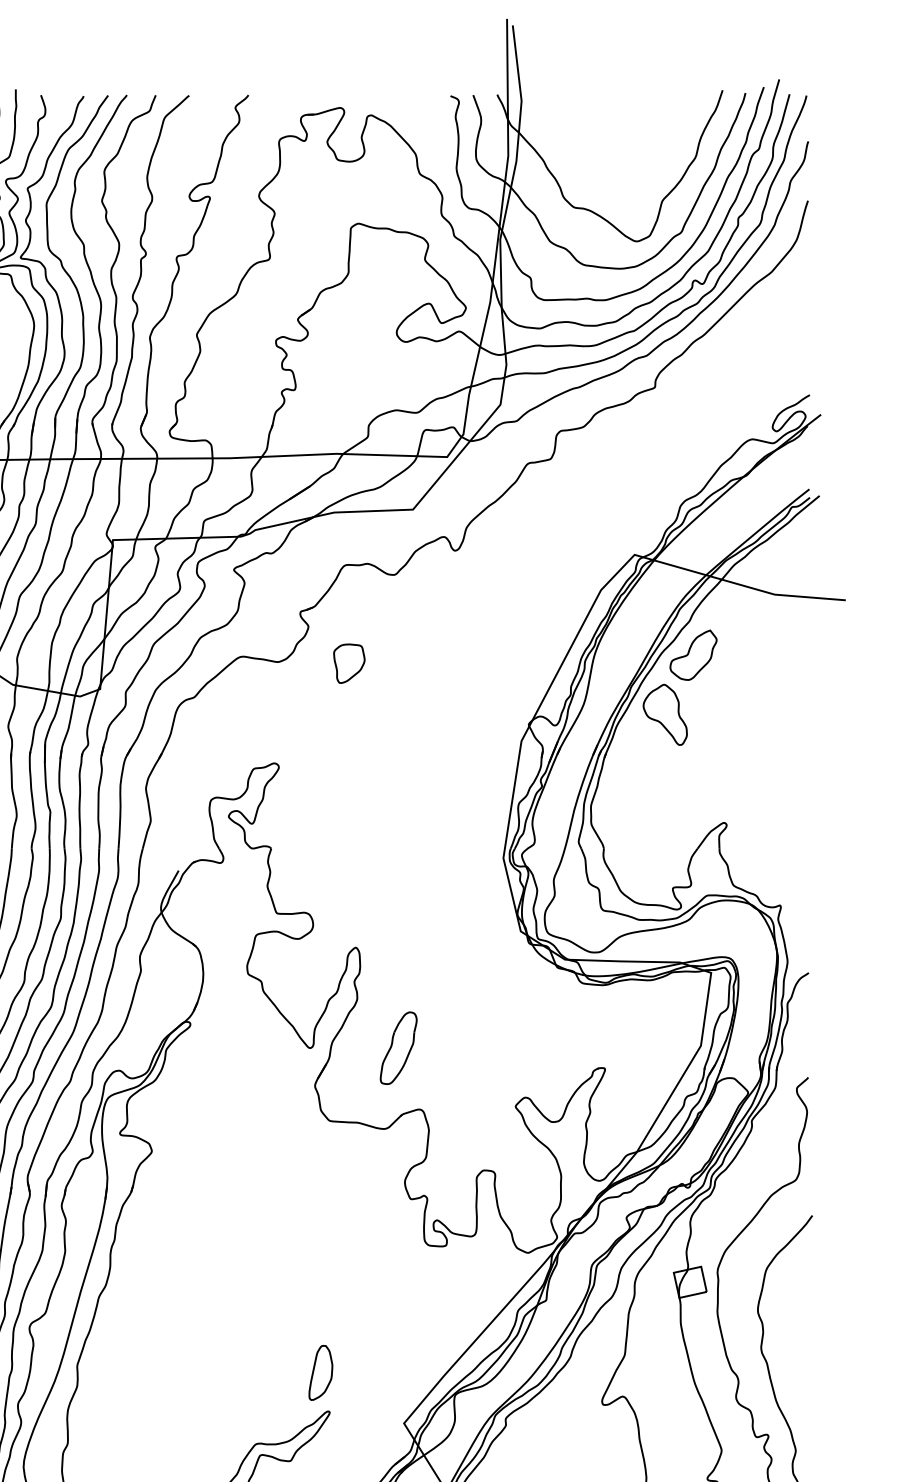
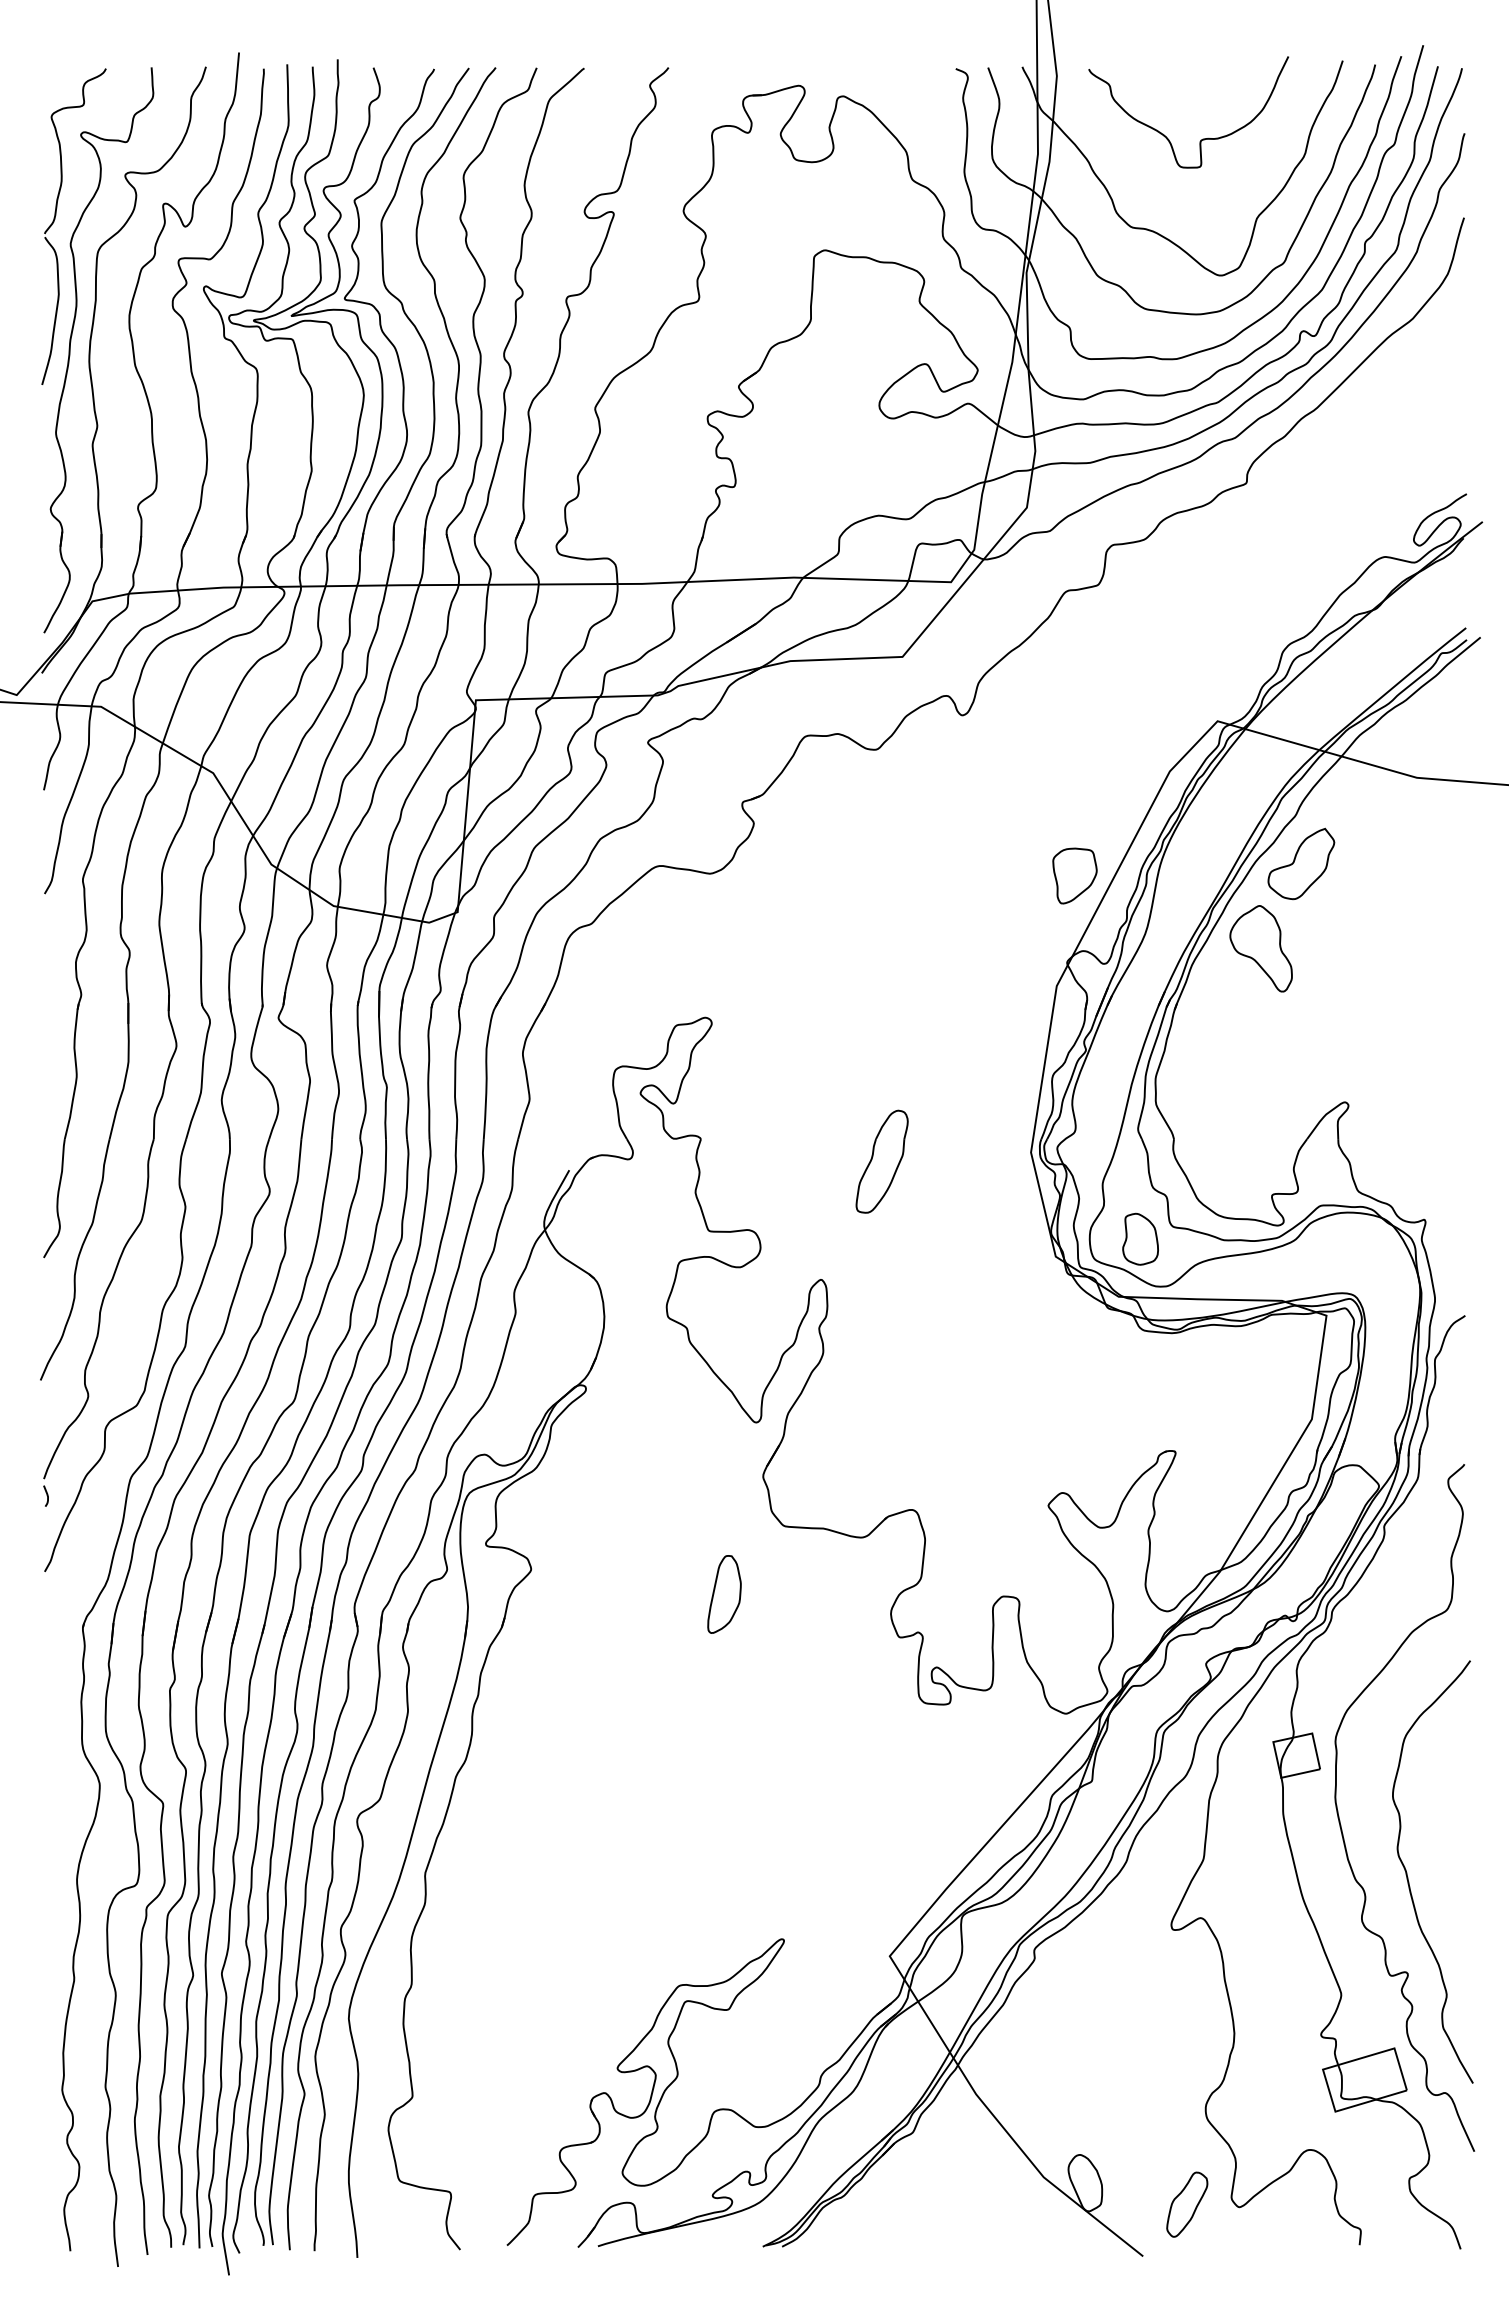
curve: (624, 145) -> (1202, 138), added
part: (349, 663) -> (1074, 875), moved
part: (580, 918) -> (1140, 1238), added
part: (398, 1048) -> (881, 1161), moved
part: (320, 1372) -> (724, 1594), moved

